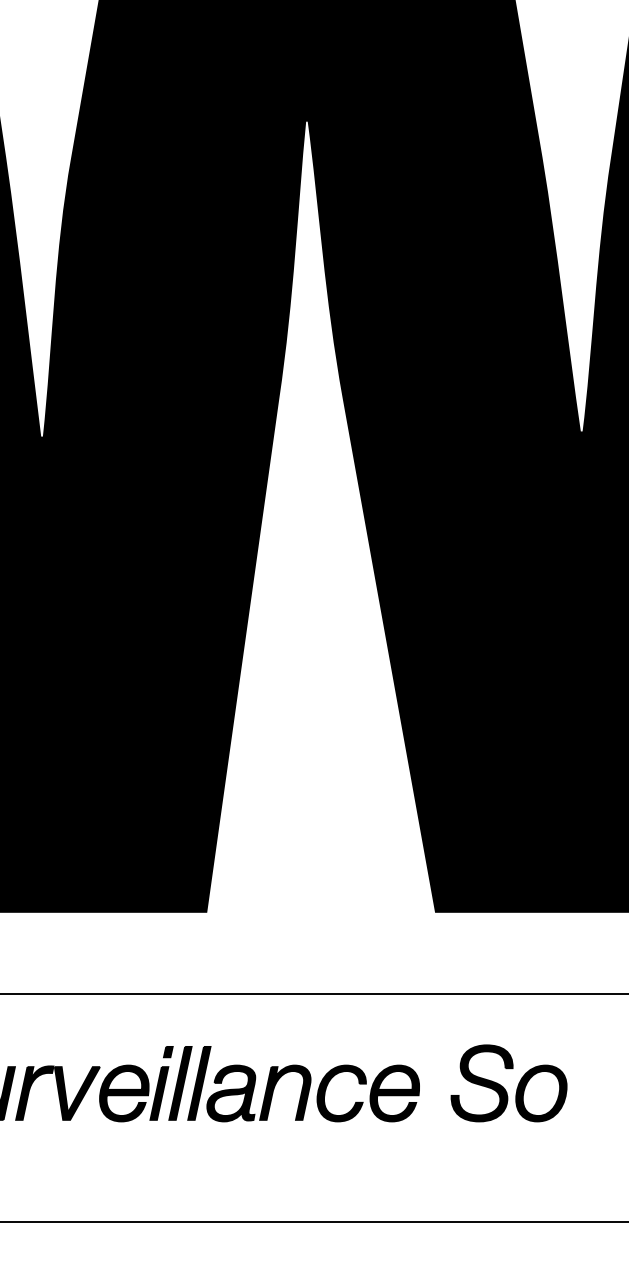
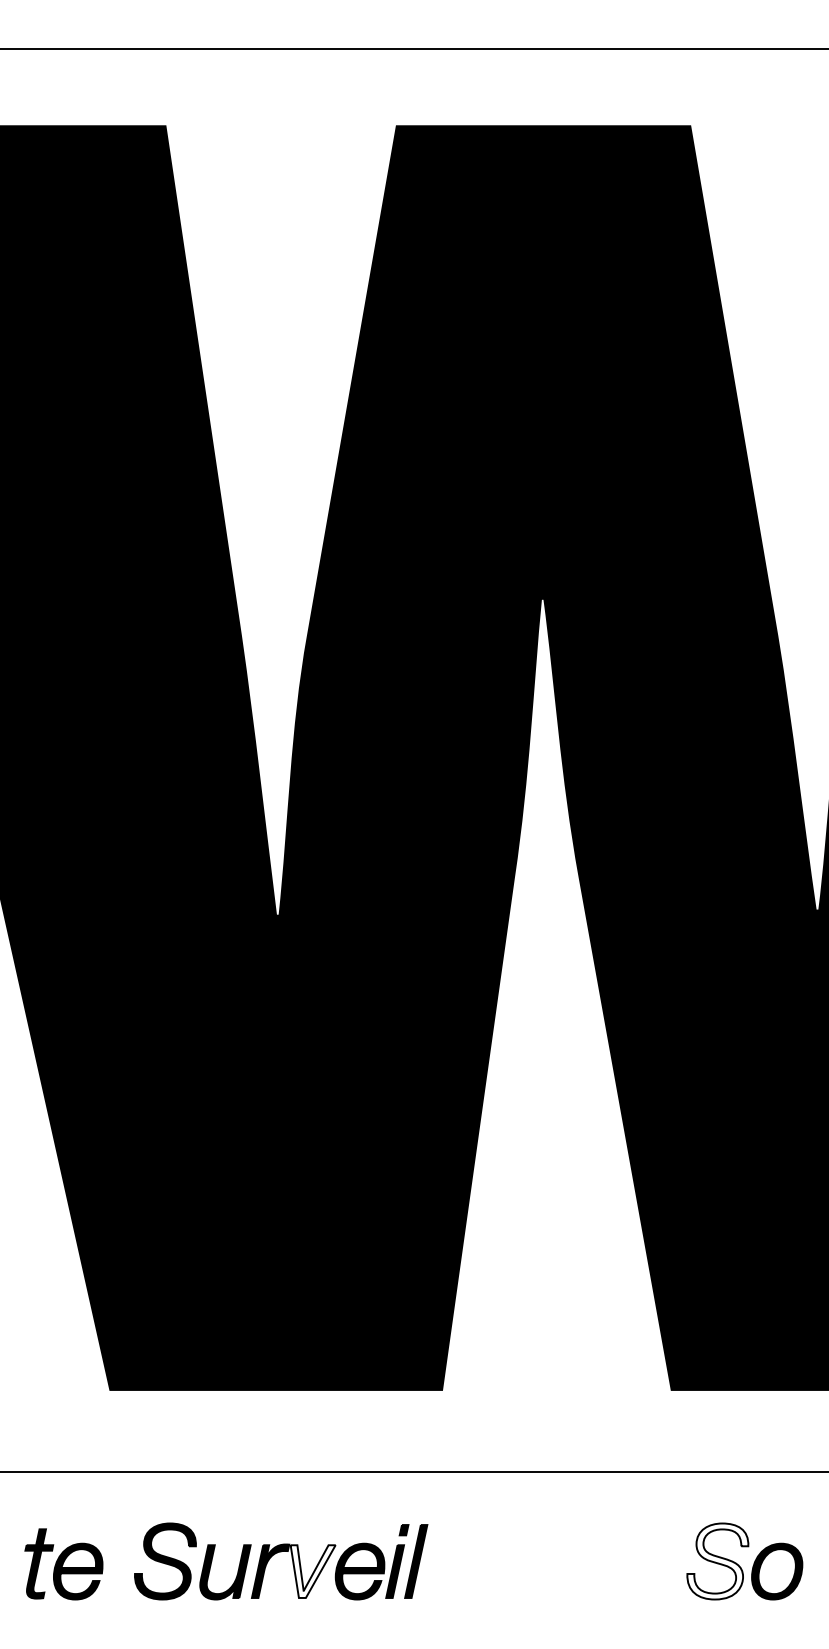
fill: (481, 1083) -> (717, 1561), removed
part: (303, 1084) -> (539, 1562), removed
fill: (76, 1093) -> (312, 1571), removed

